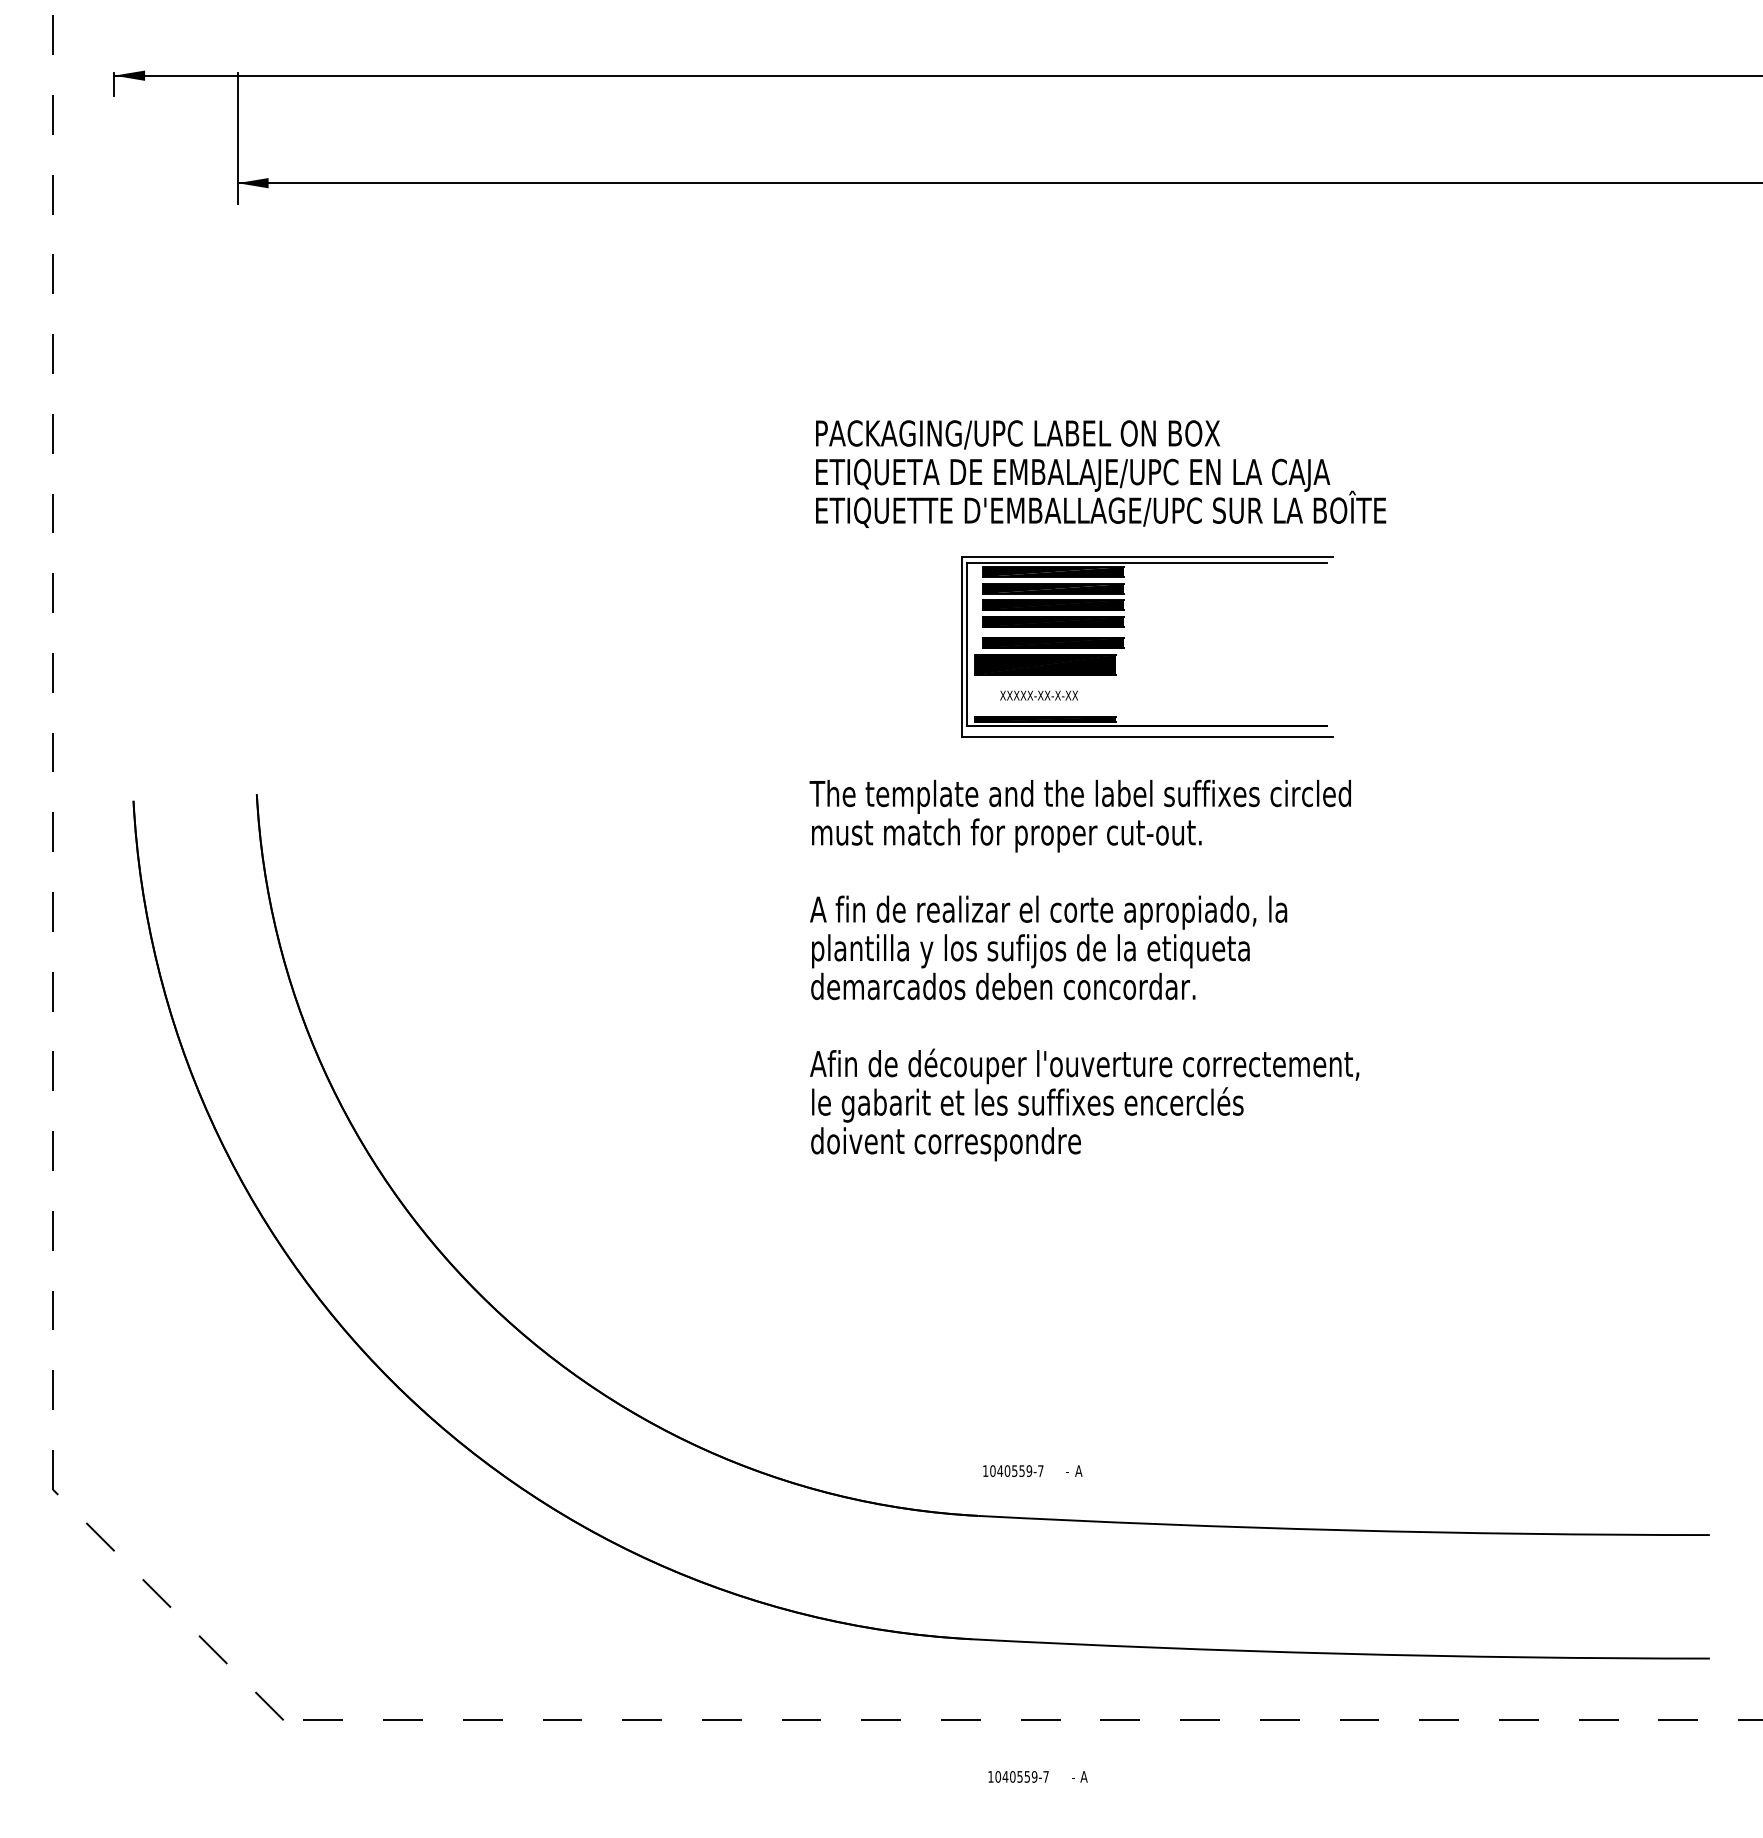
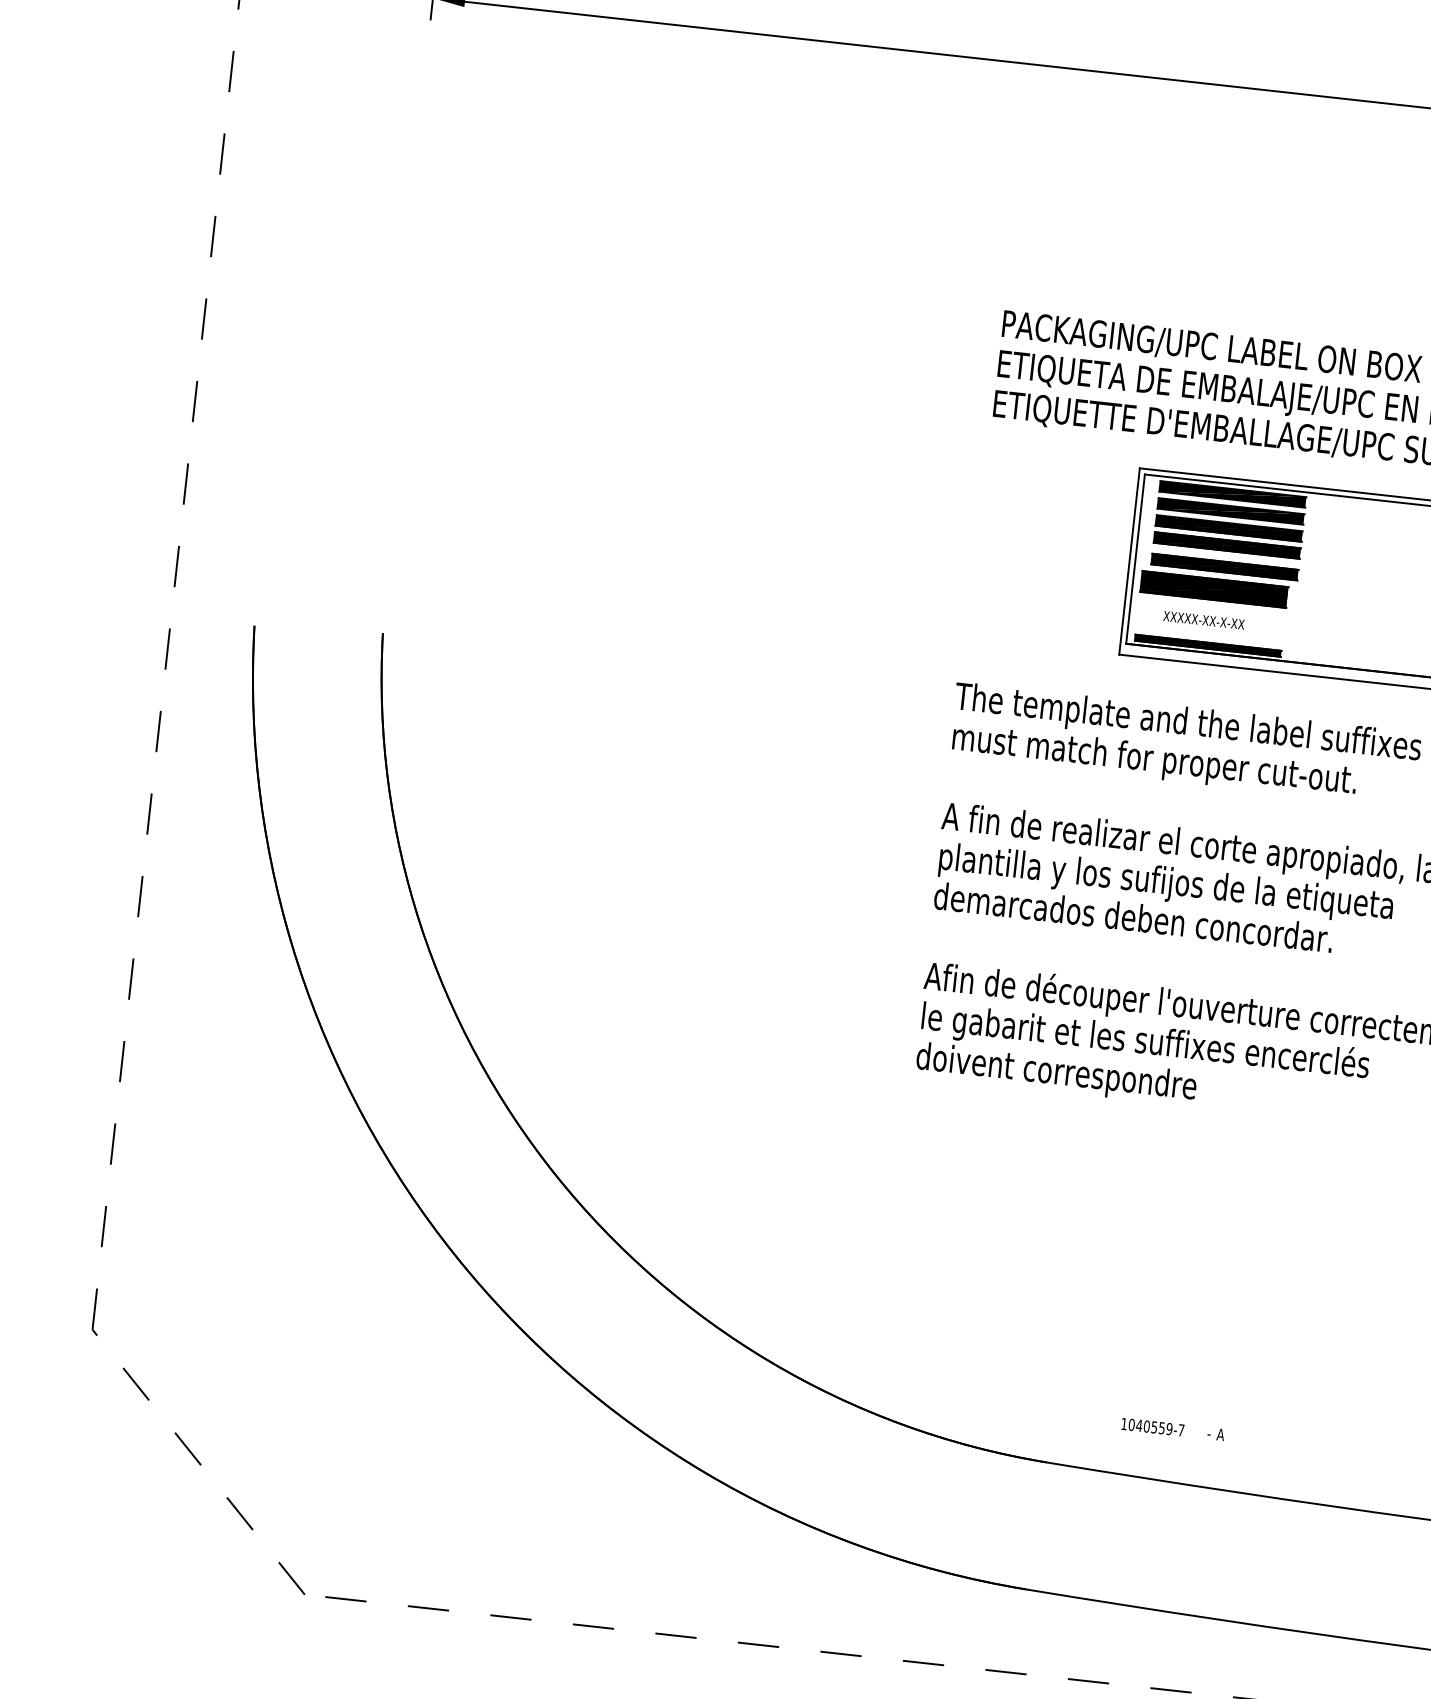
text: (1032, 1471) -> (1172, 1429), moved

